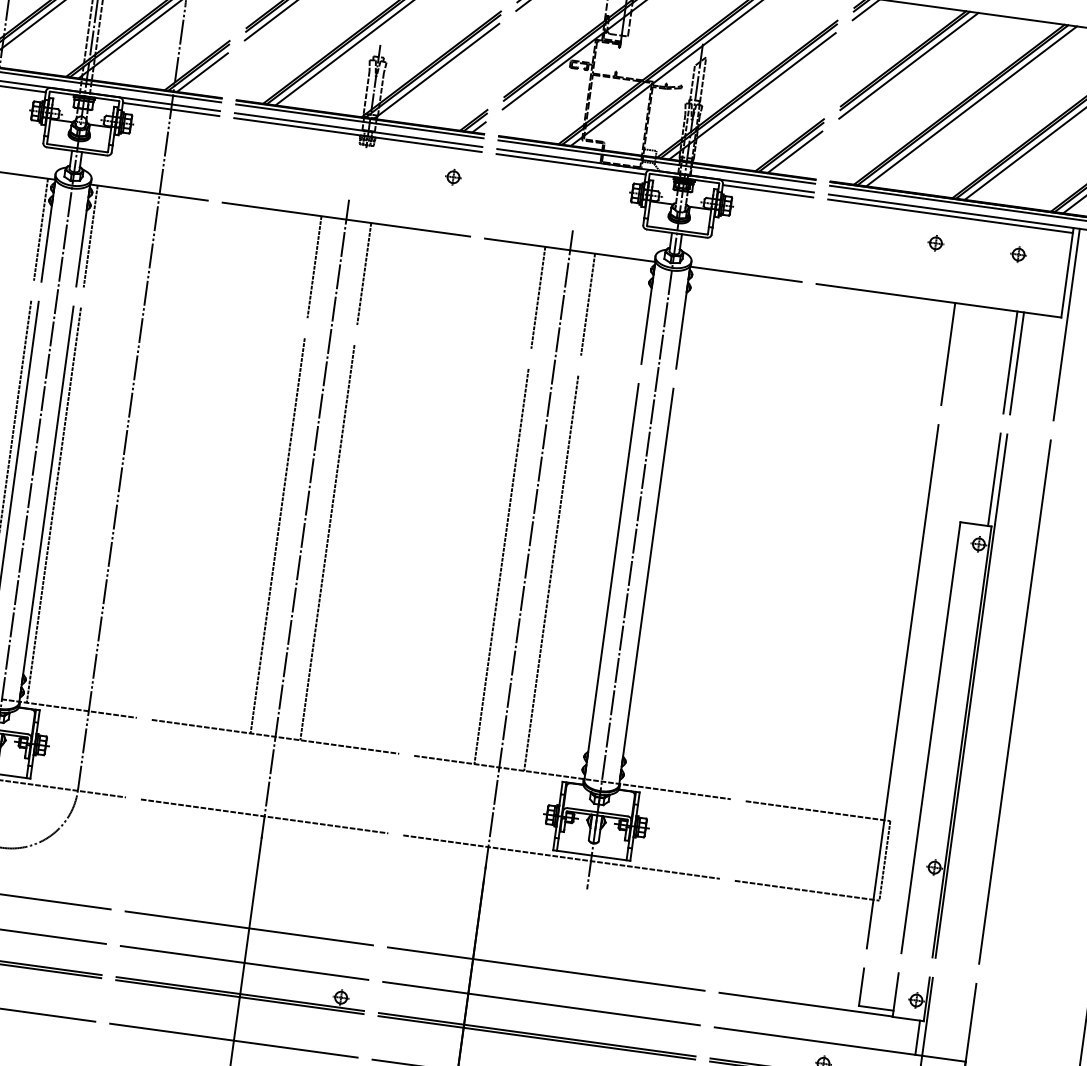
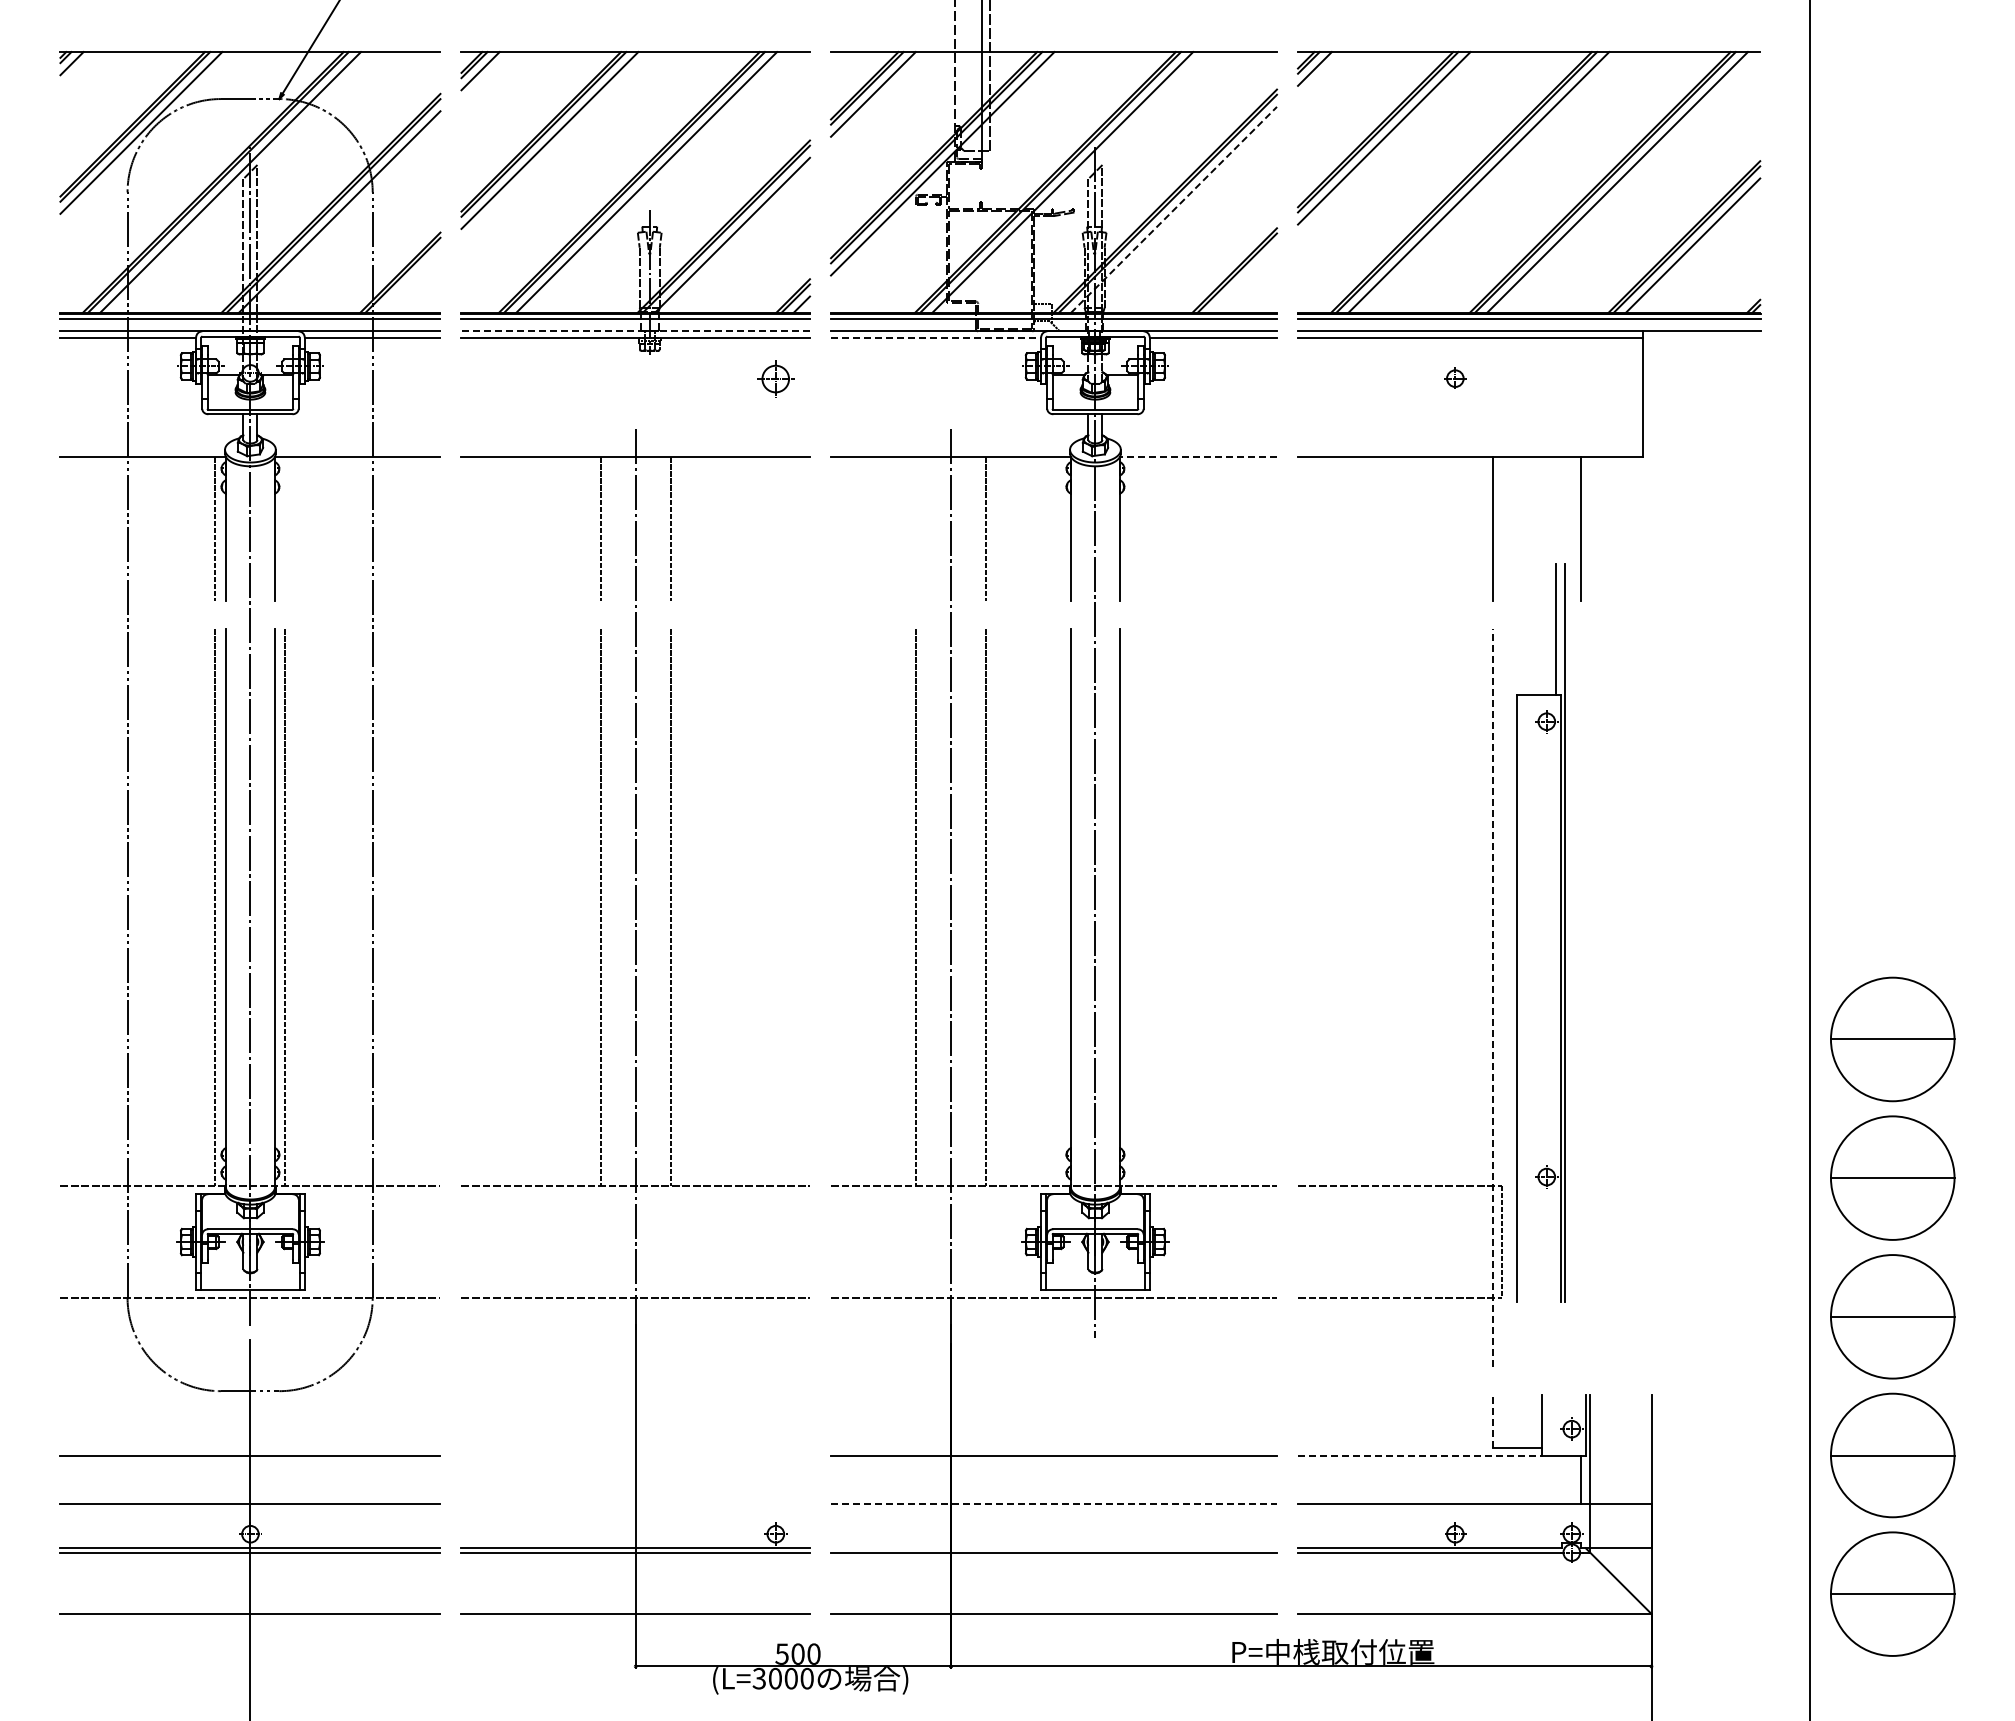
line: (202, 71) -> (408, 280), removed
line: (752, 95) -> (1173, 209), solid -> dashed
line: (358, 130) -> (635, 331), solid -> dashed
line: (795, 151) -> (1243, 278), removed
line: (571, 164) -> (936, 338), solid -> dashed
part: (453, 176) -> (775, 377), size x1.6
line: (90, 236) -> (285, 529), removed
part: (1018, 253) -> (1571, 377), removed
line: (745, 274) -> (1198, 457), solid -> dashed
line: (537, 297) -> (915, 529), removed
line: (1066, 324) -> (1651, 466), removed
line: (1017, 363) -> (1590, 529), removed
line: (902, 686) -> (1493, 997), solid -> dashed
part: (968, 695) -> (1560, 932), moved
line: (1015, 701) -> (1651, 997), removed
line: (249, 928) -> (635, 1455), removed
line: (244, 962) -> (635, 1504), removed
line: (861, 986) -> (1493, 1420), solid -> dashed
line: (541, 1003) -> (1054, 1504), solid -> dashed
line: (806, 1004) -> (1420, 1455), solid -> dashed
line: (537, 1034) -> (1054, 1548), removed

